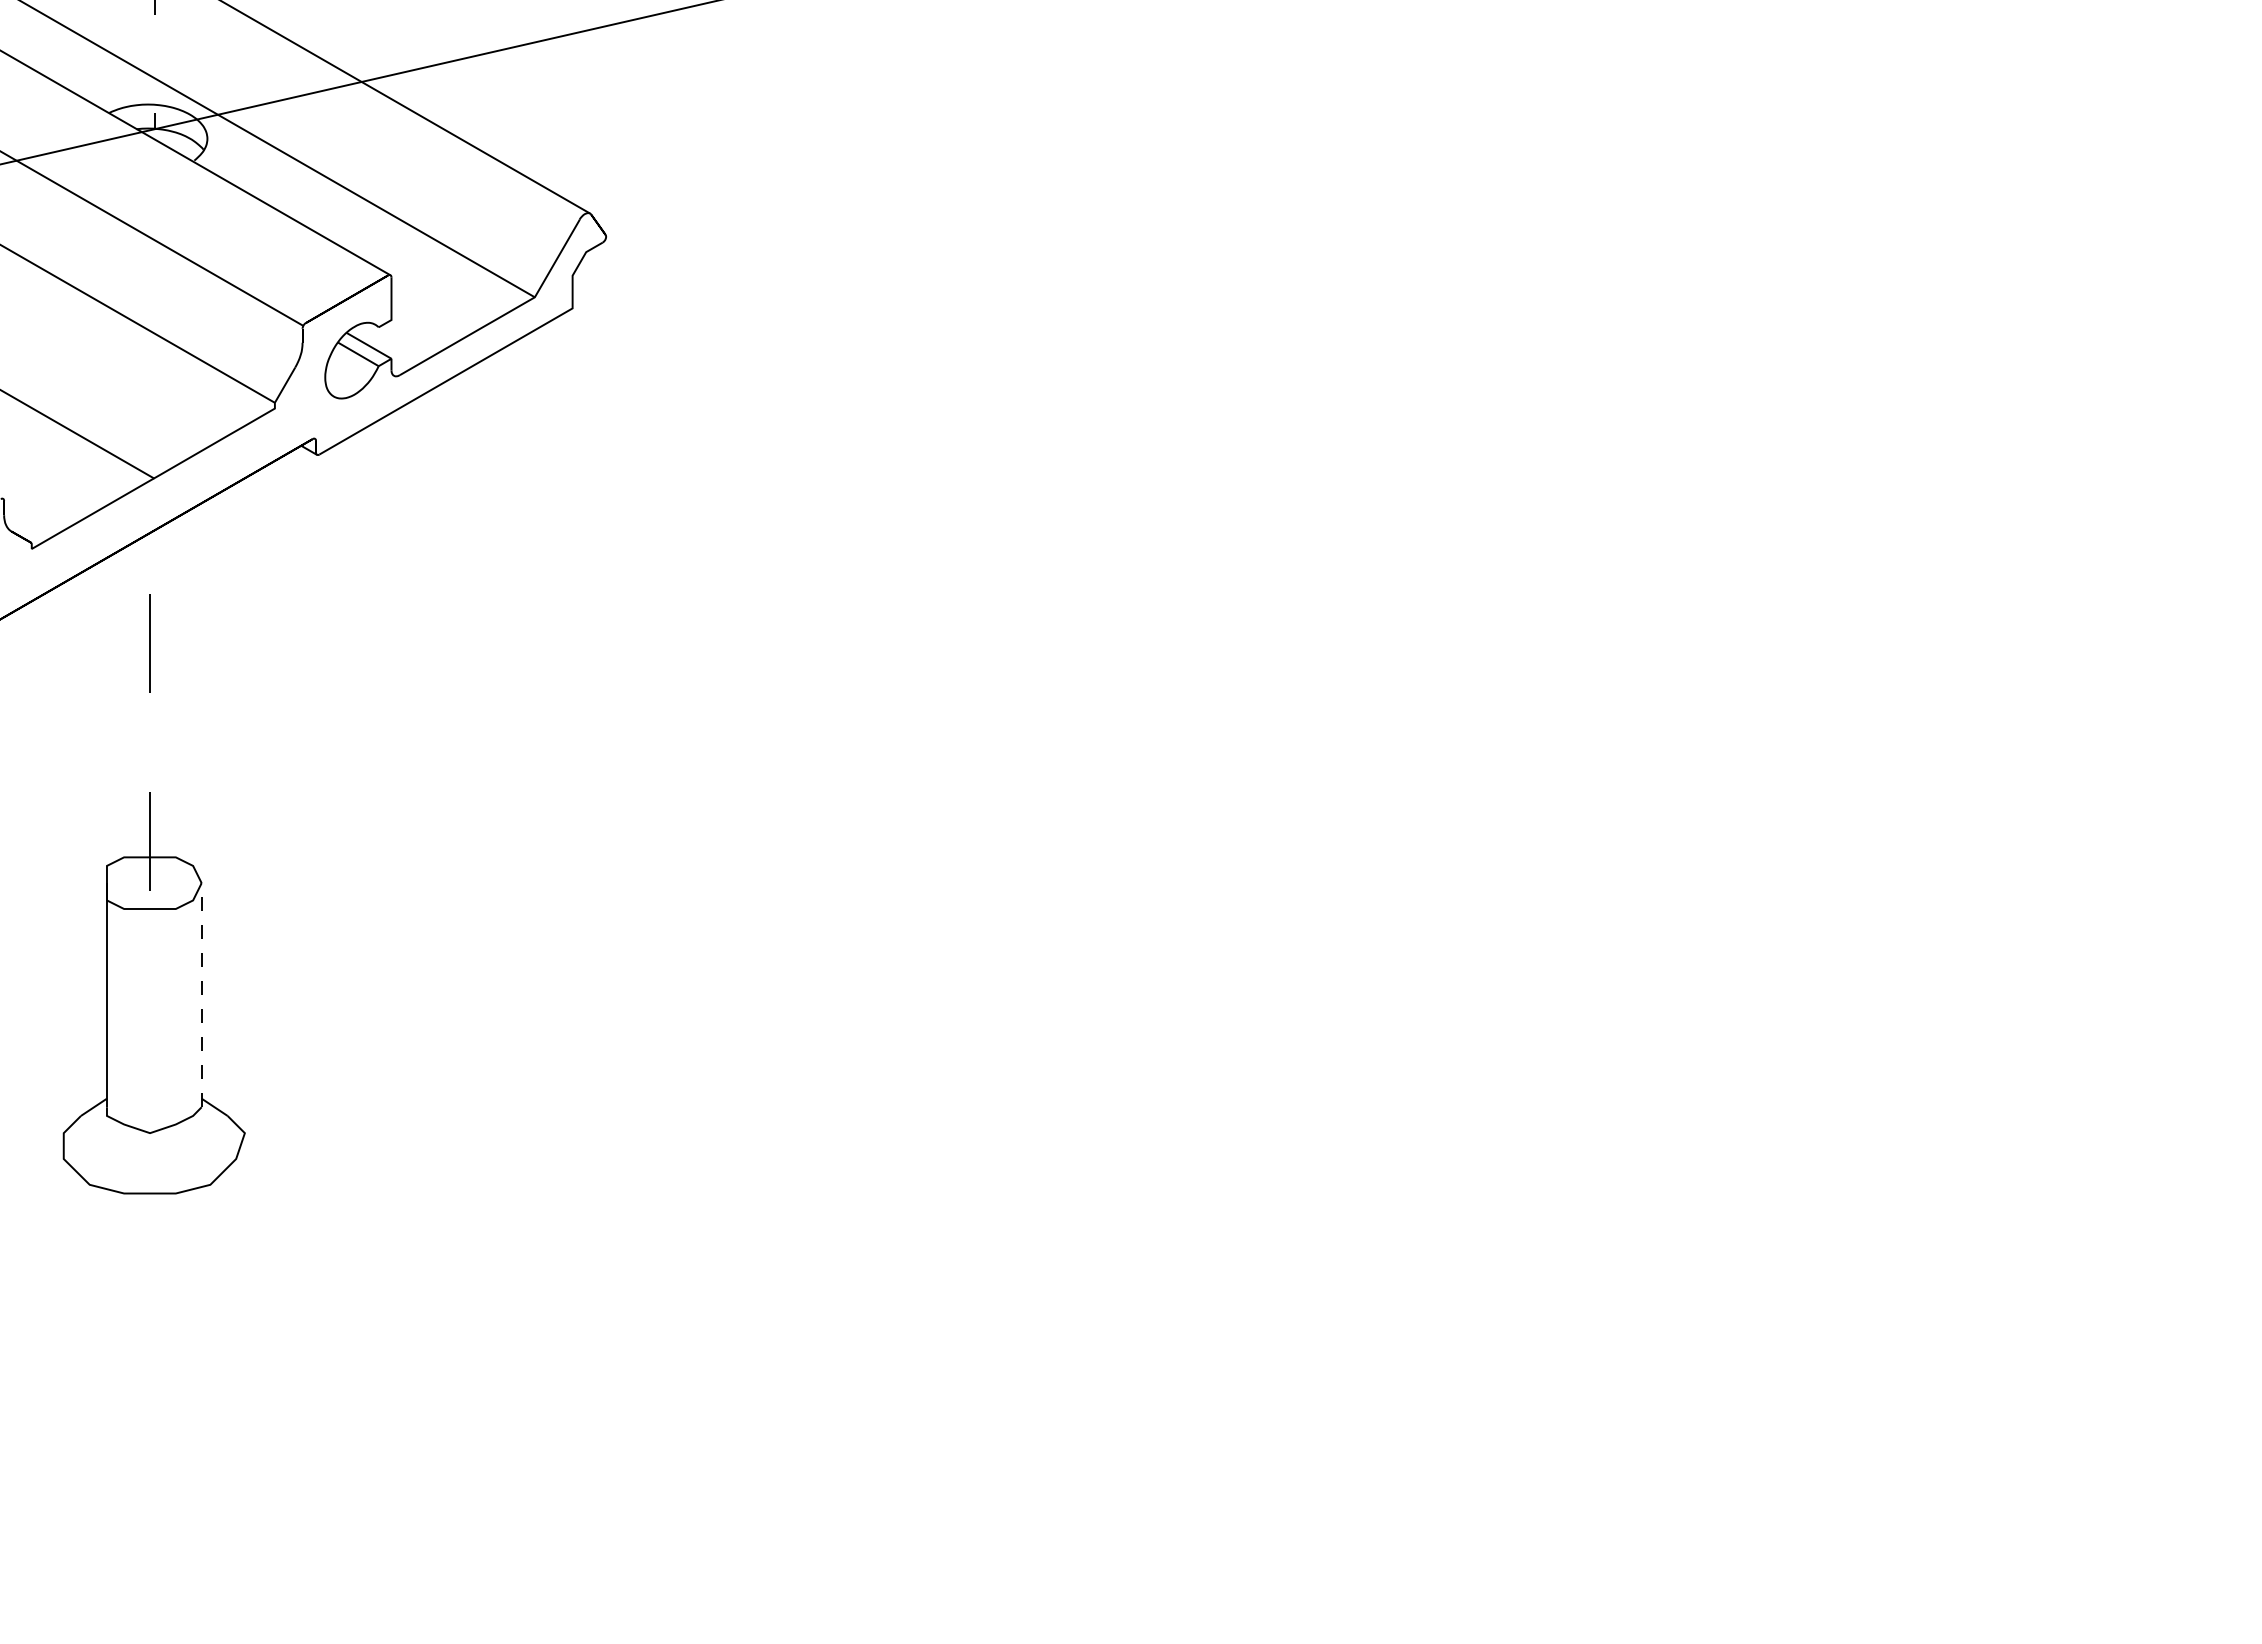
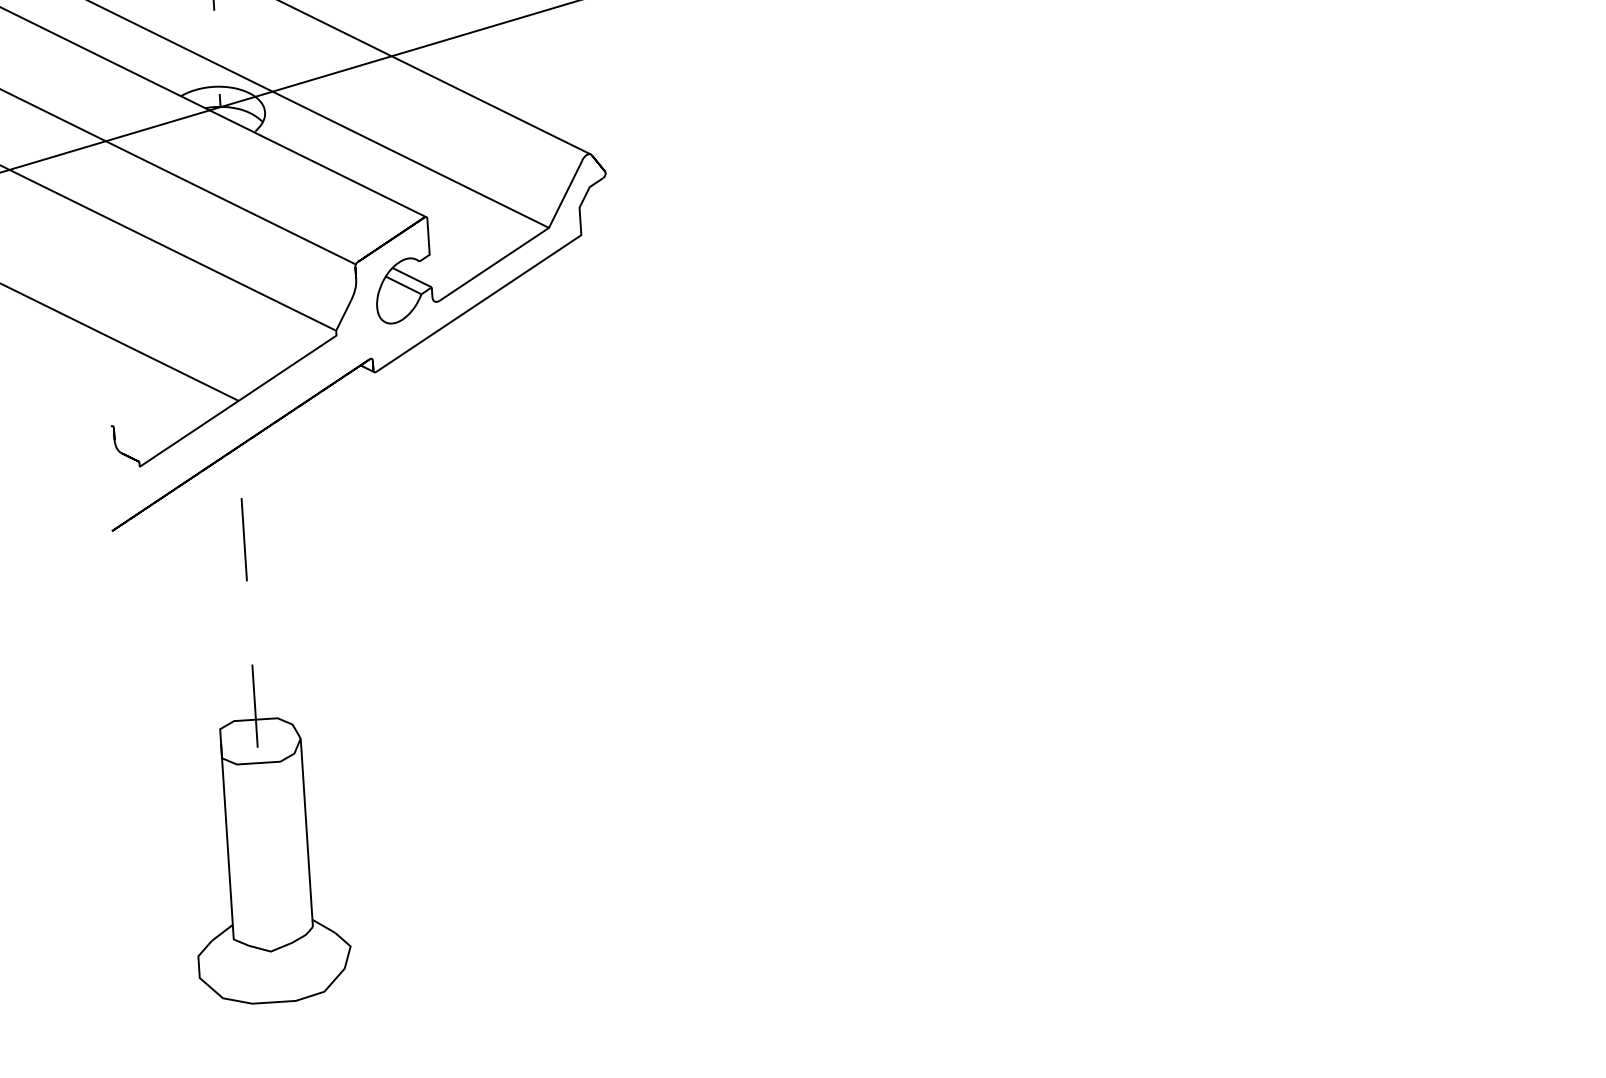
line: (201, 994) -> (306, 832), dashed -> solid

